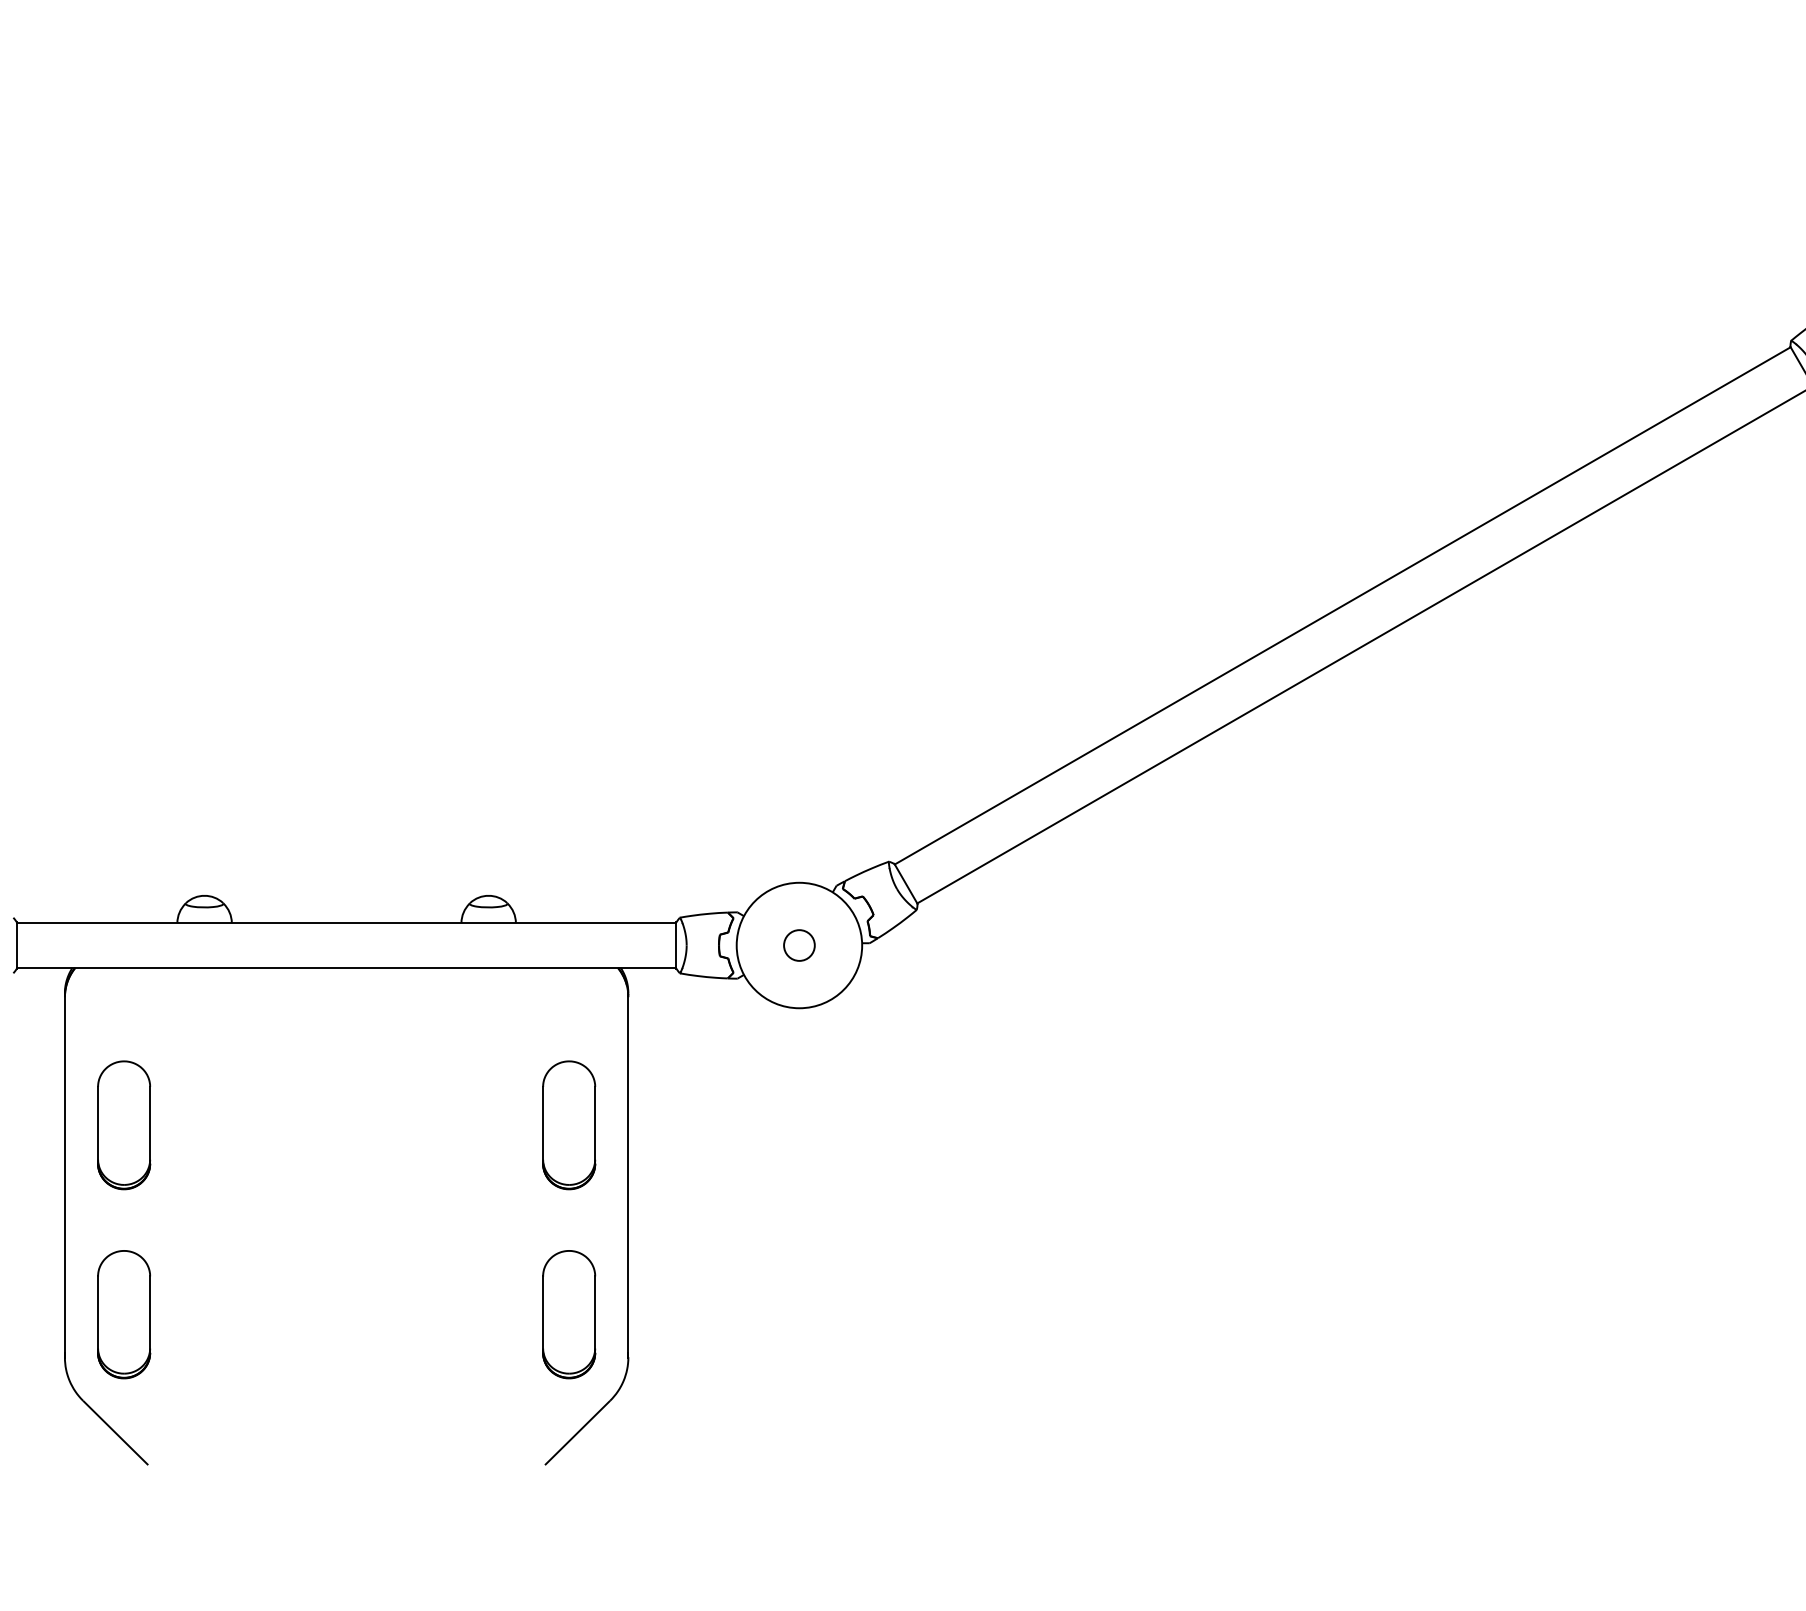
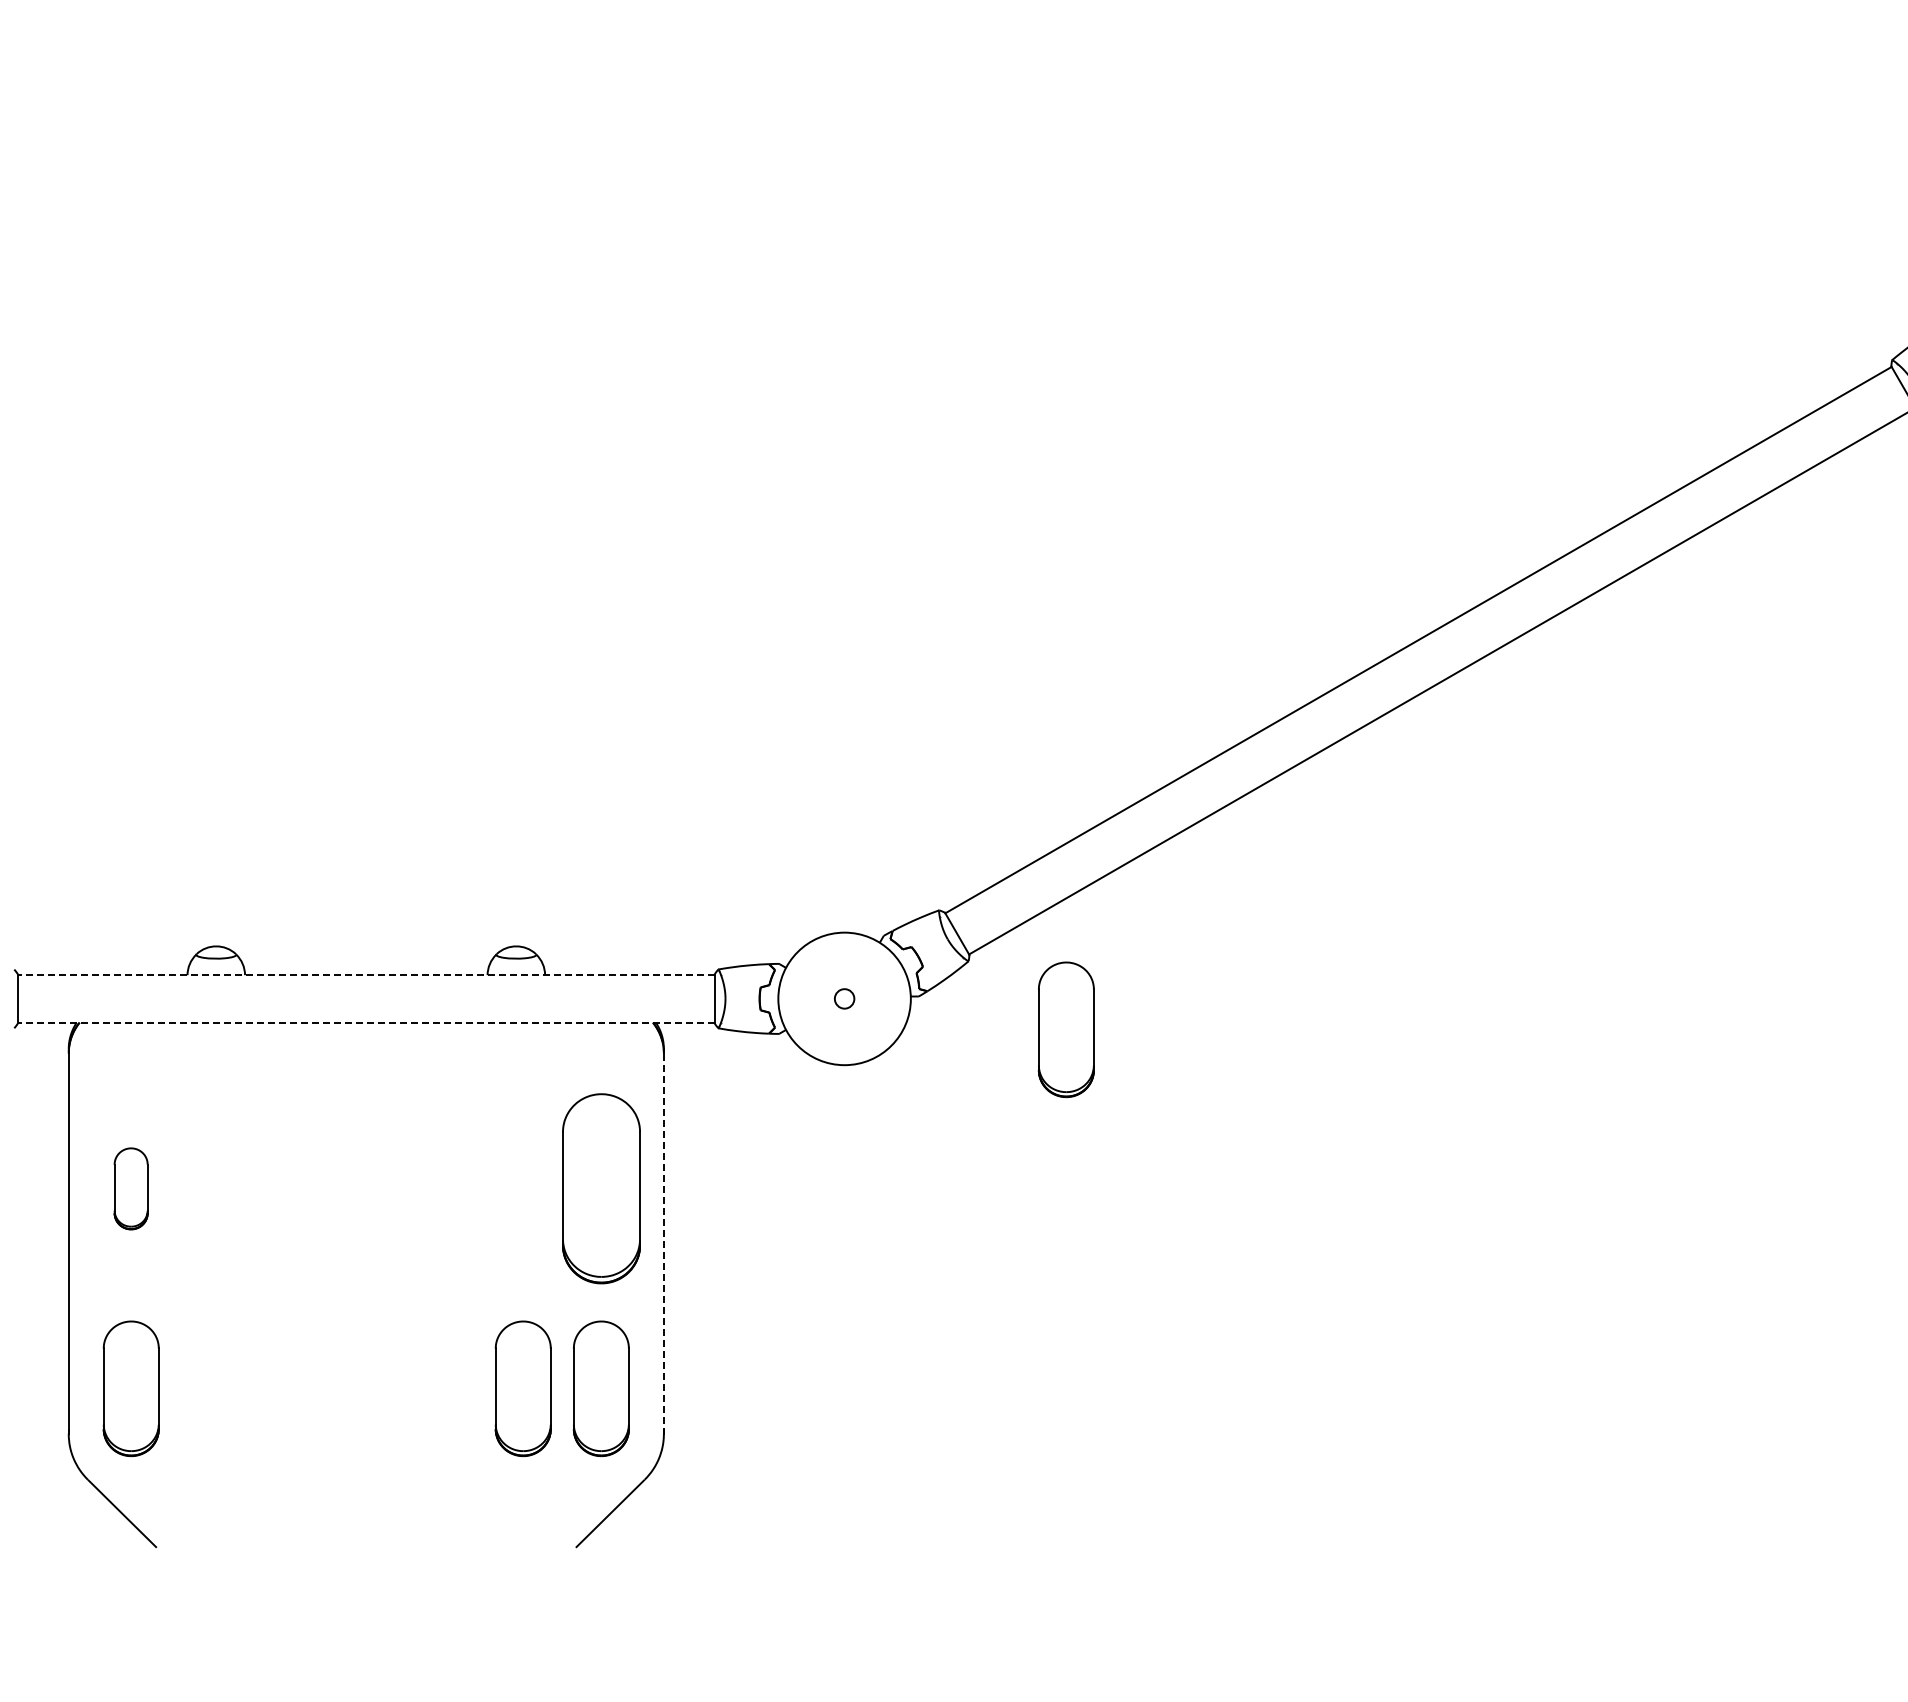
line: (345, 923) -> (365, 975), solid -> dashed
circle: (799, 945) -> (844, 998), size x0.6
line: (345, 967) -> (365, 1022), solid -> dashed
part: (1008, 974) -> (1065, 1029), added
part: (123, 1125) -> (130, 1188), size x0.6
part: (568, 1125) -> (600, 1188), size x1.4
line: (627, 1178) -> (663, 1244), solid -> dashed
part: (494, 1314) -> (522, 1388), added

